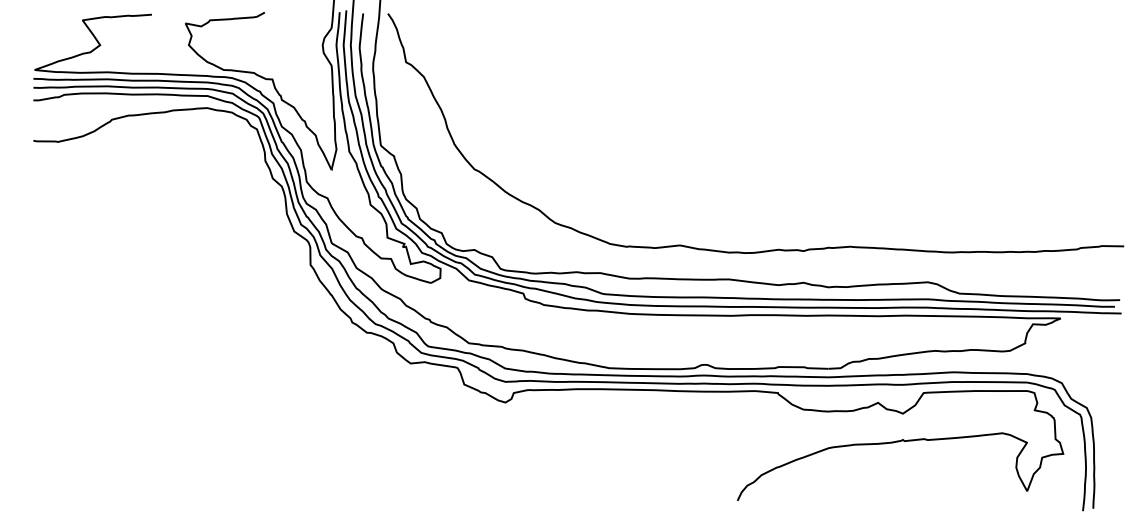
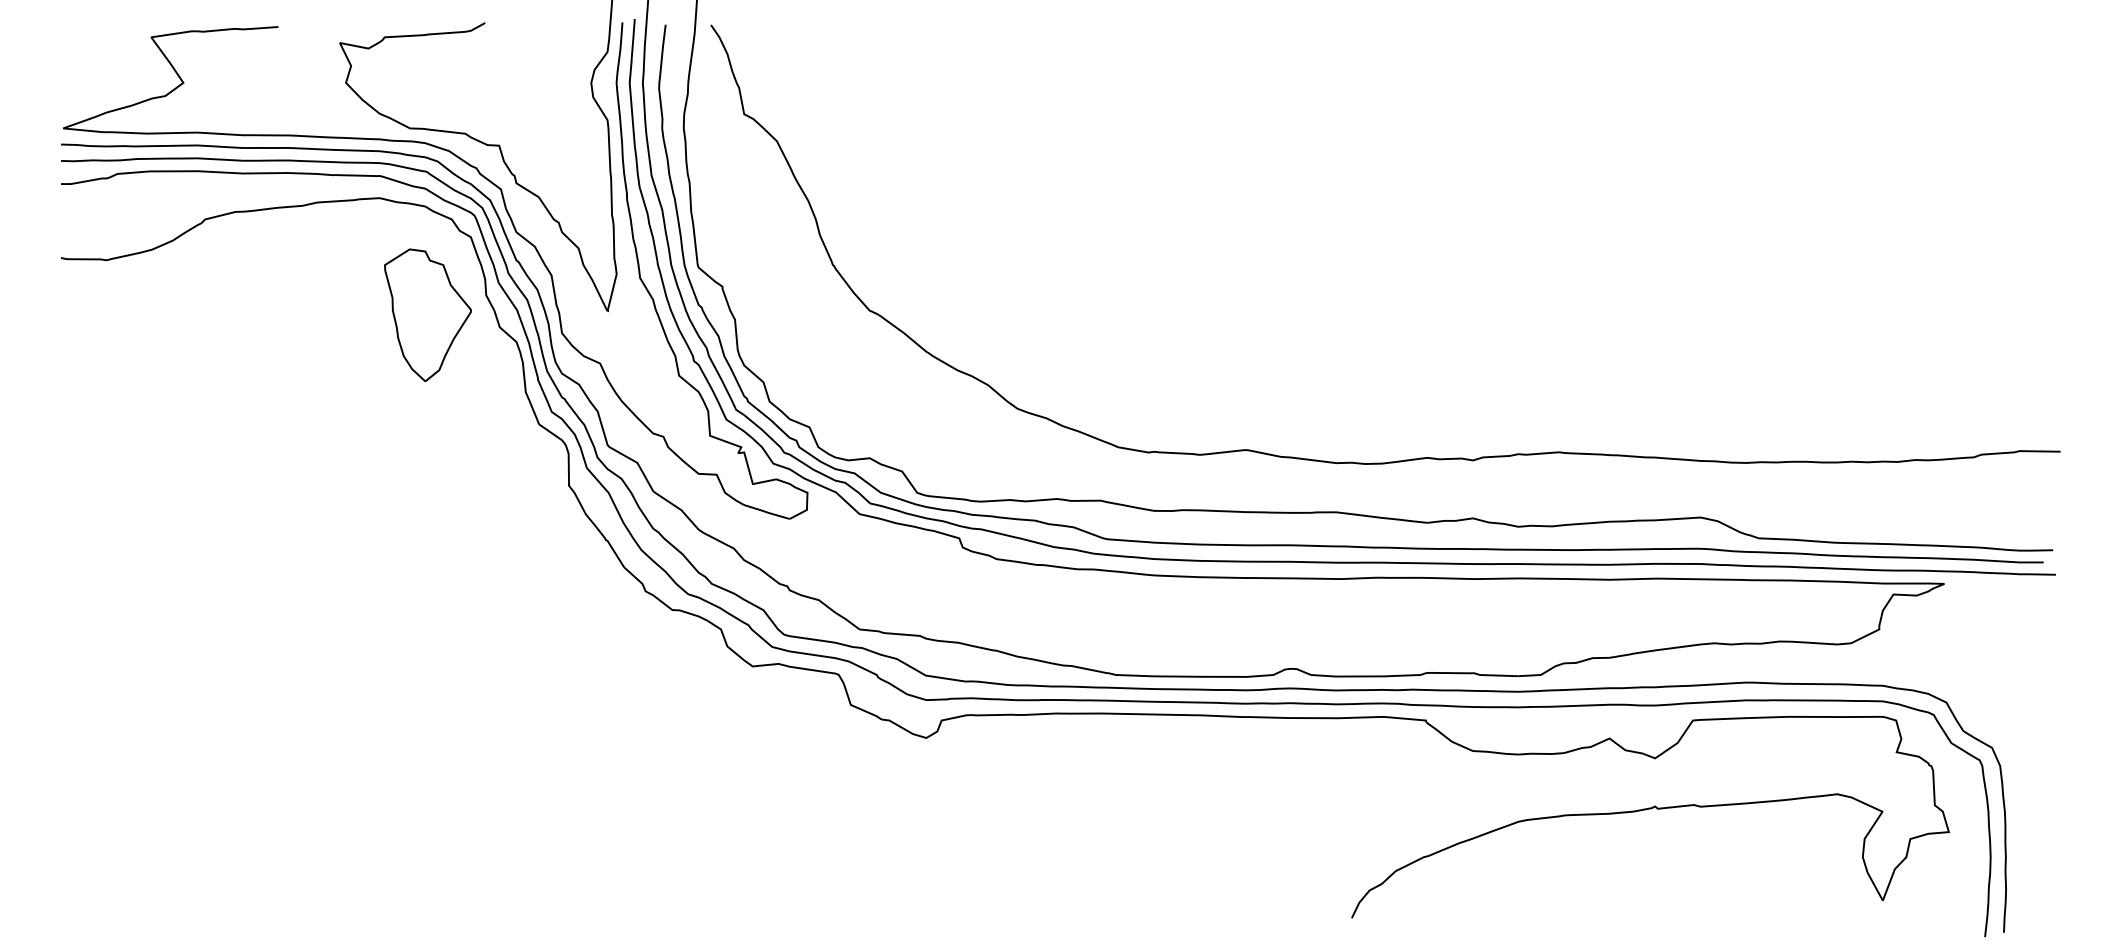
part: (233, 171) -> (427, 314), added

